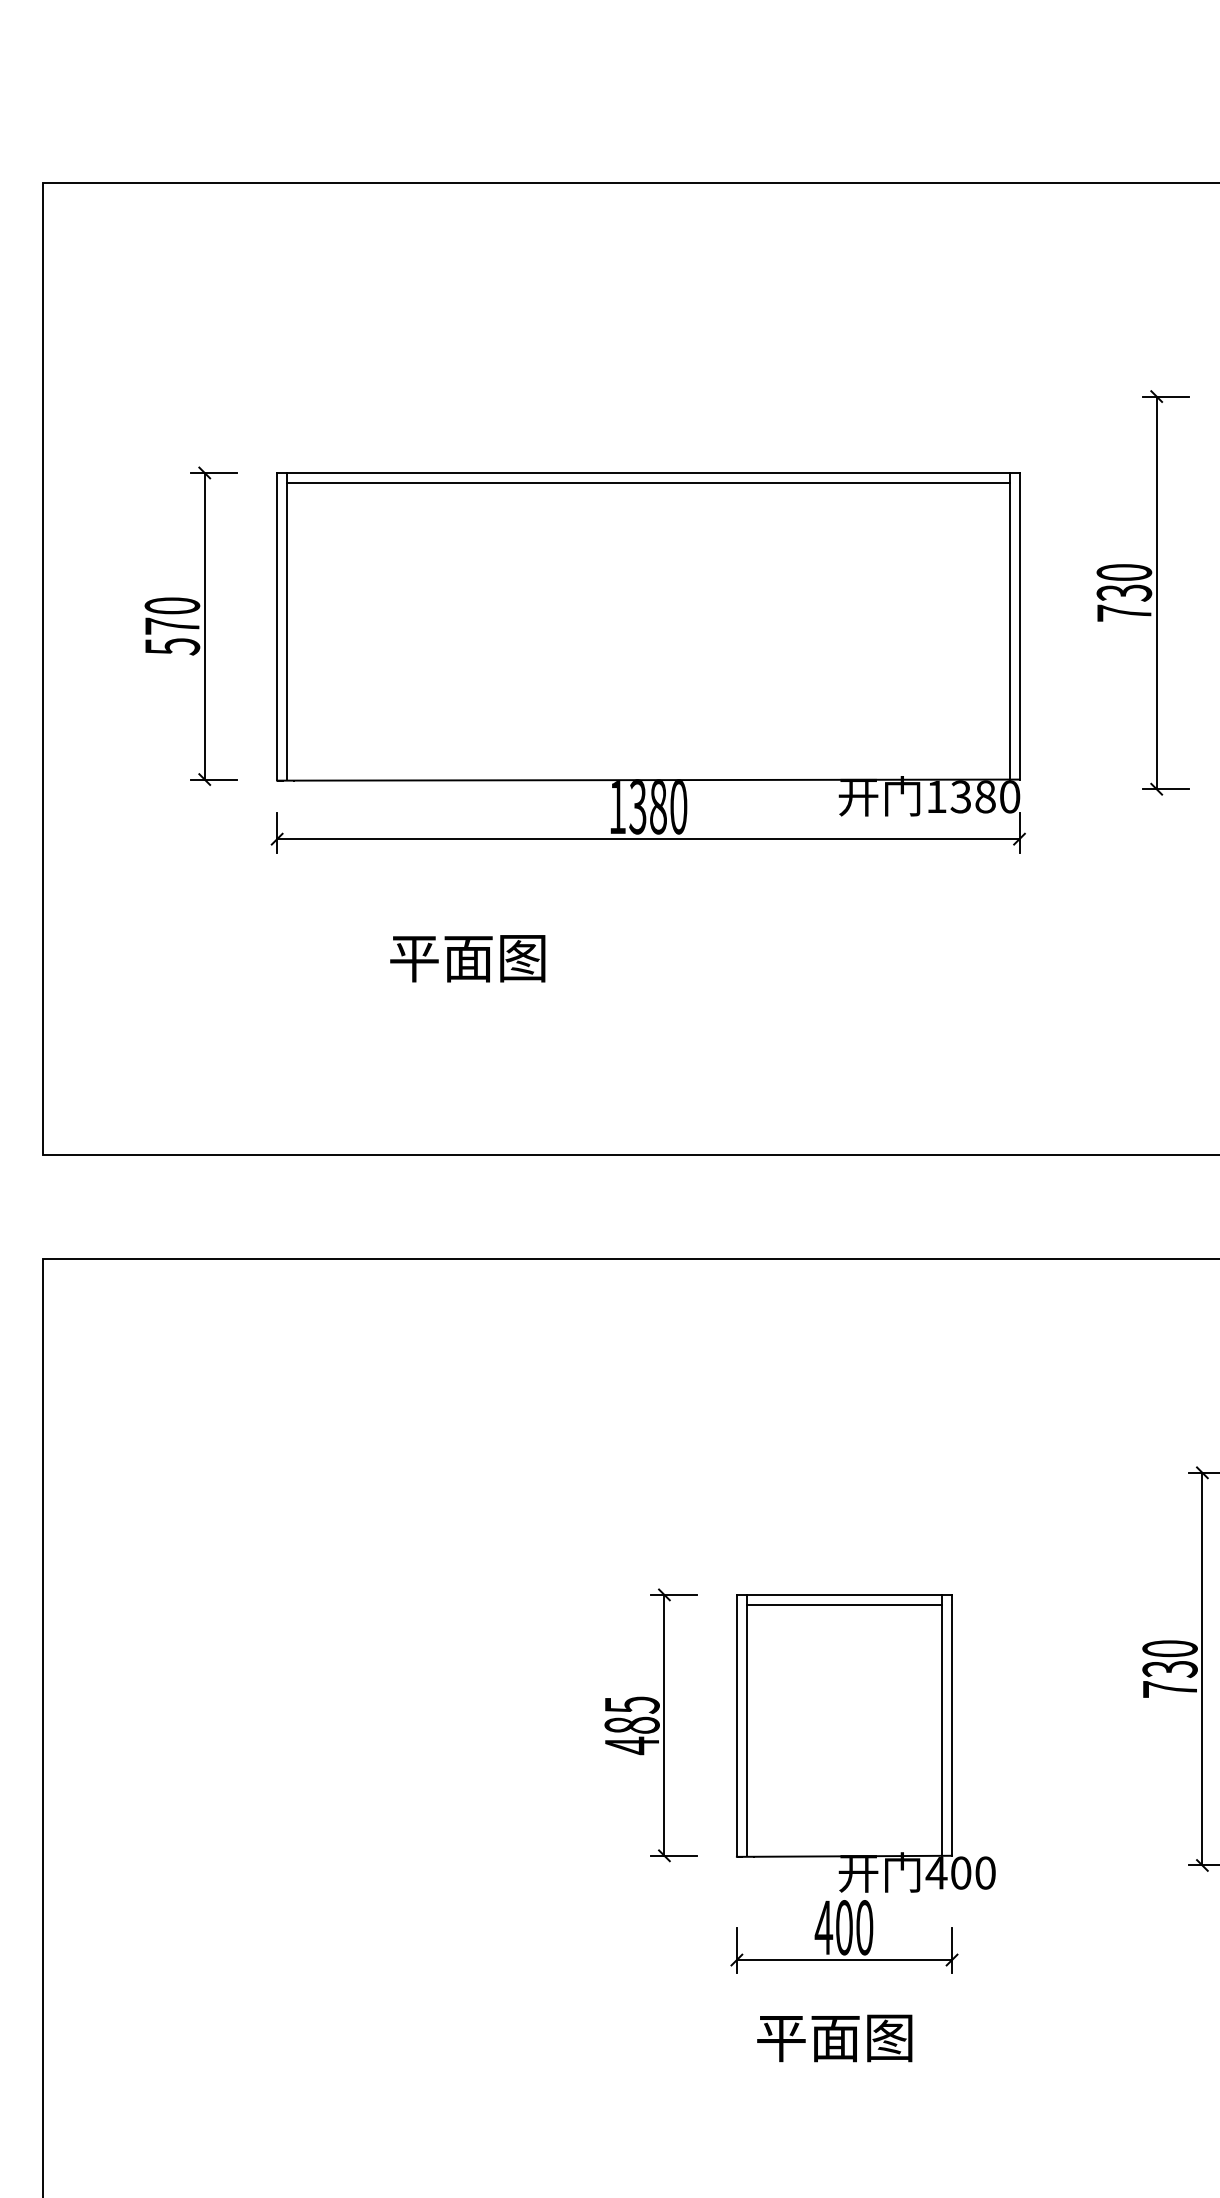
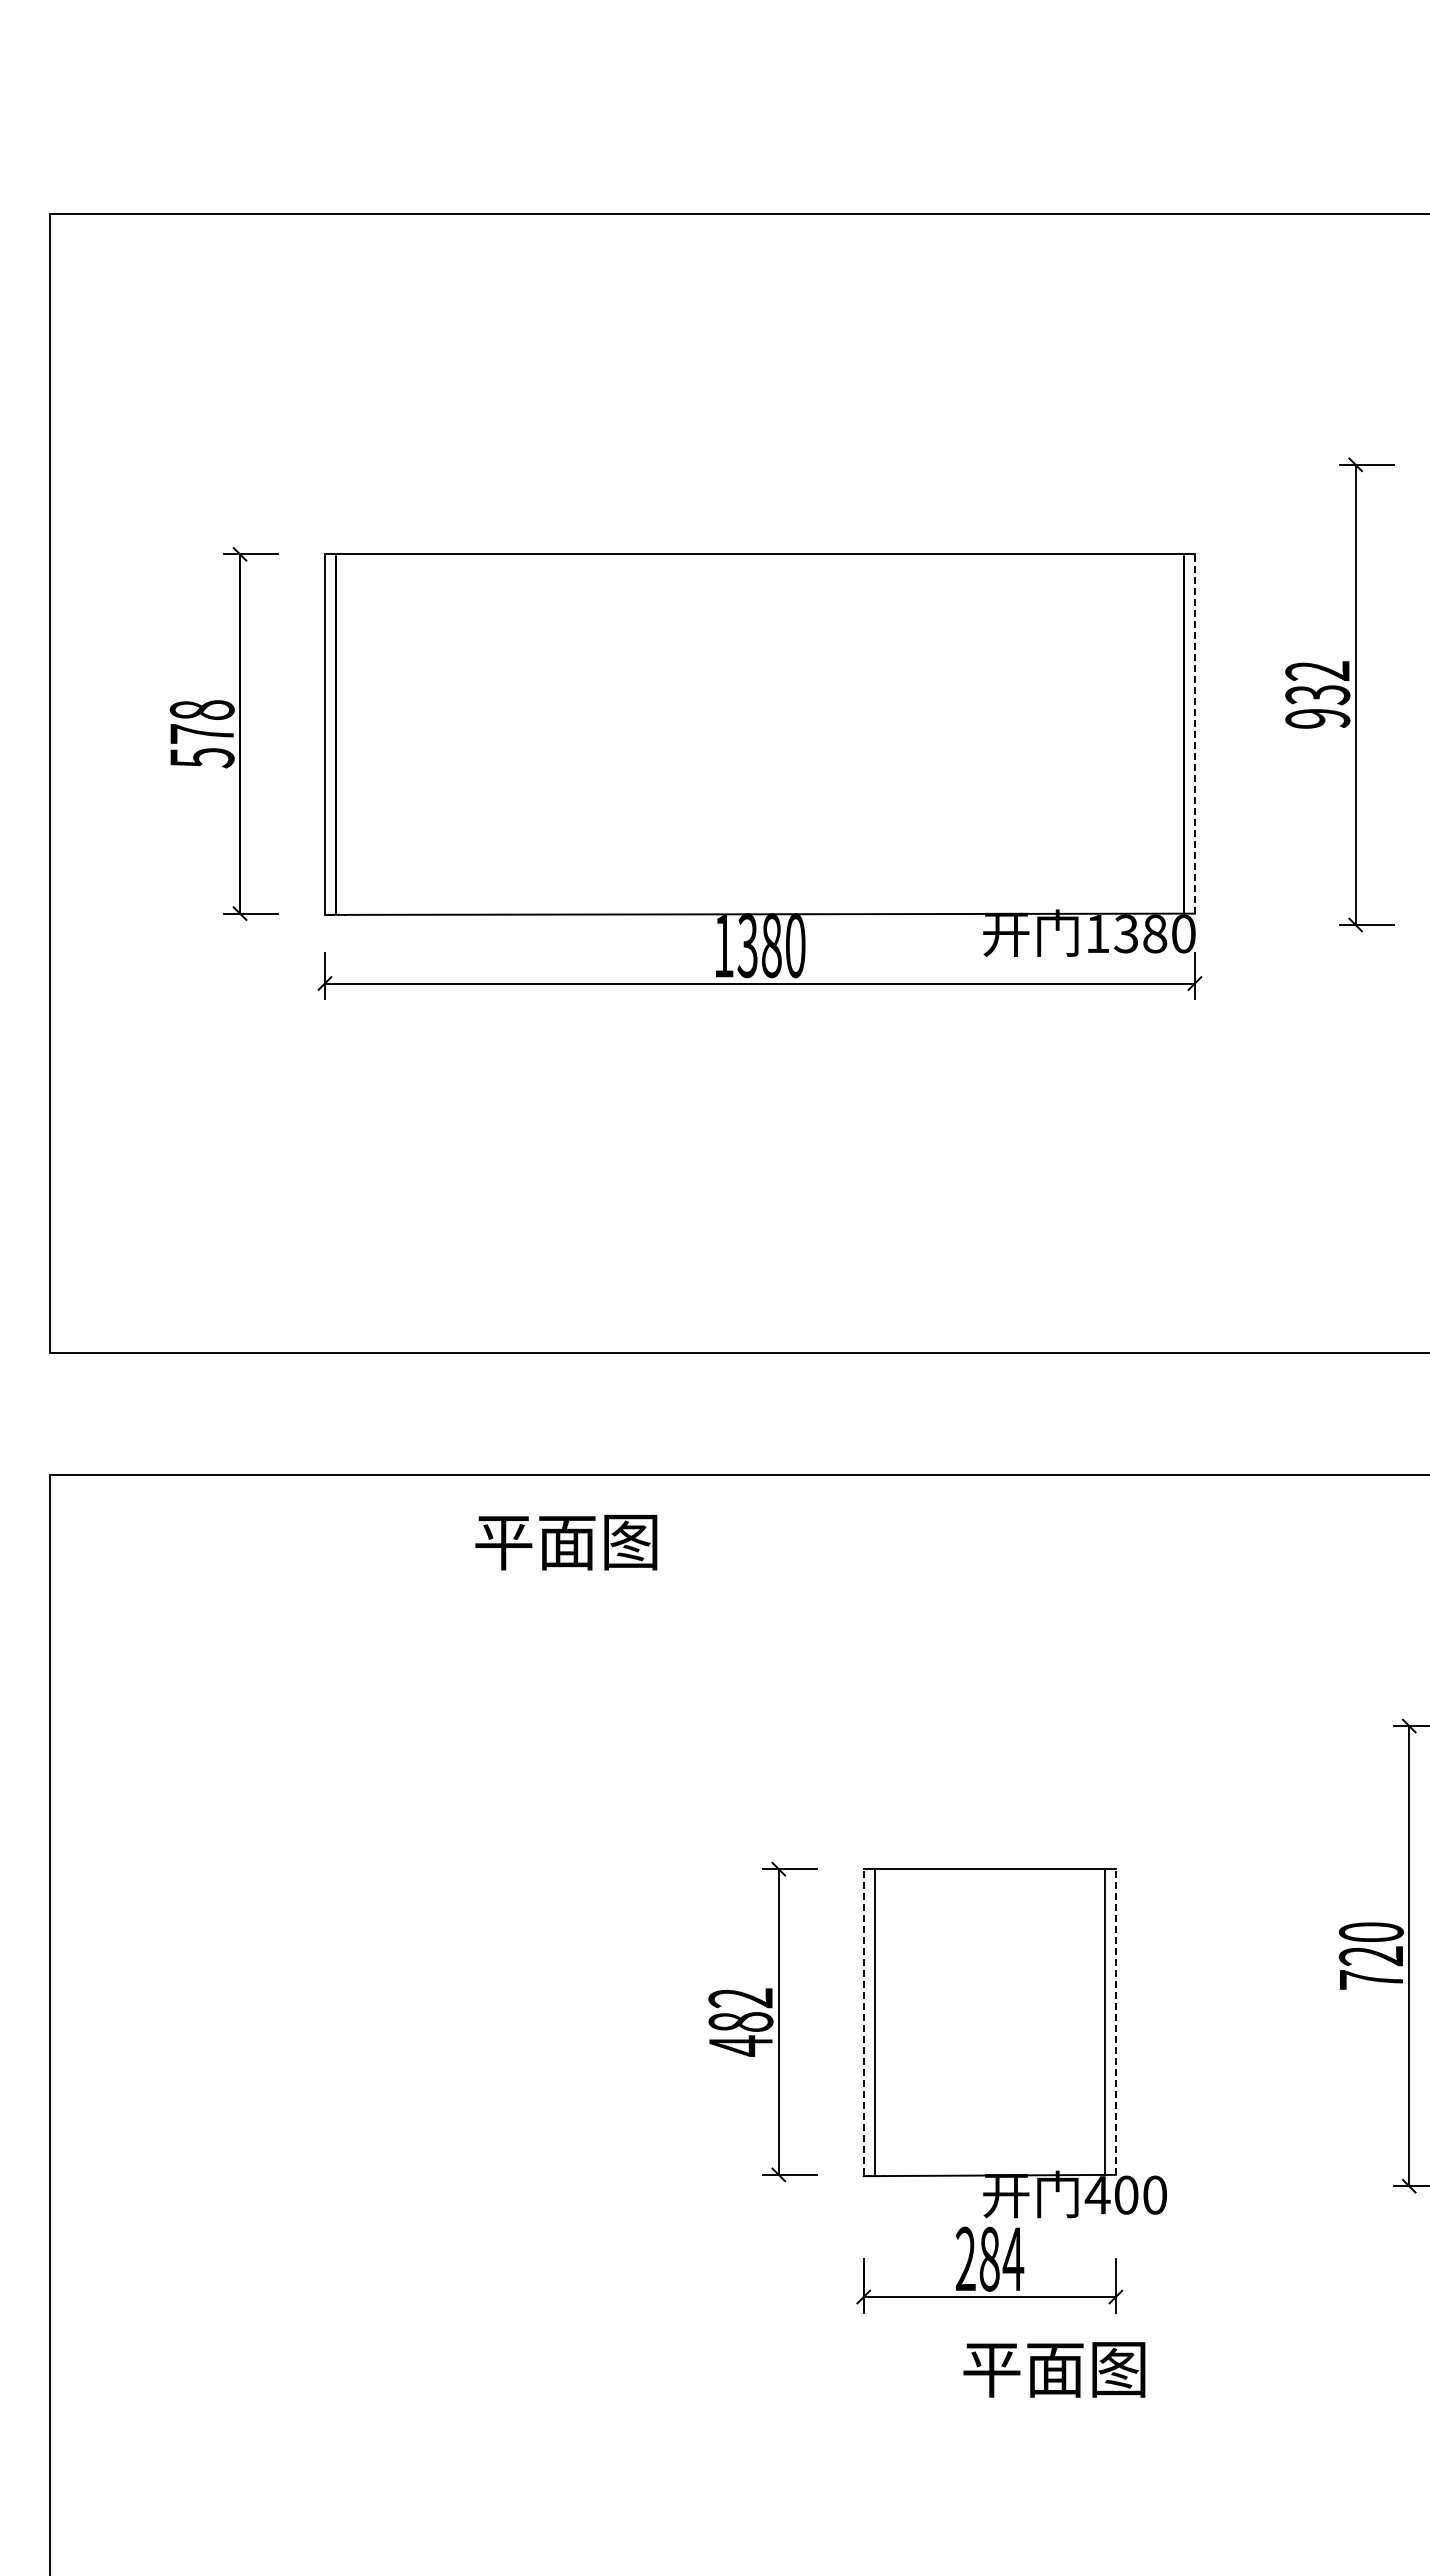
line: (647, 482) -> (759, 565), removed
text: (1124, 592) -> (1317, 694), 730 -> 932
text: (171, 605) -> (201, 709), 570 -> 578
line: (1019, 625) -> (1194, 733), solid -> dashed
text: (467, 958) -> (566, 1542), moved
line: (844, 1604) -> (989, 1880), removed
text: (1170, 1669) -> (1371, 1956), 730 -> 720
text: (631, 1705) -> (740, 1998), 485 -> 482
line: (736, 1725) -> (863, 2022), solid -> dashed
line: (951, 1725) -> (1115, 2022), solid -> dashed
text: (844, 1927) -> (989, 2258), 400 -> 284
text: (834, 2038) -> (1054, 2369), moved

